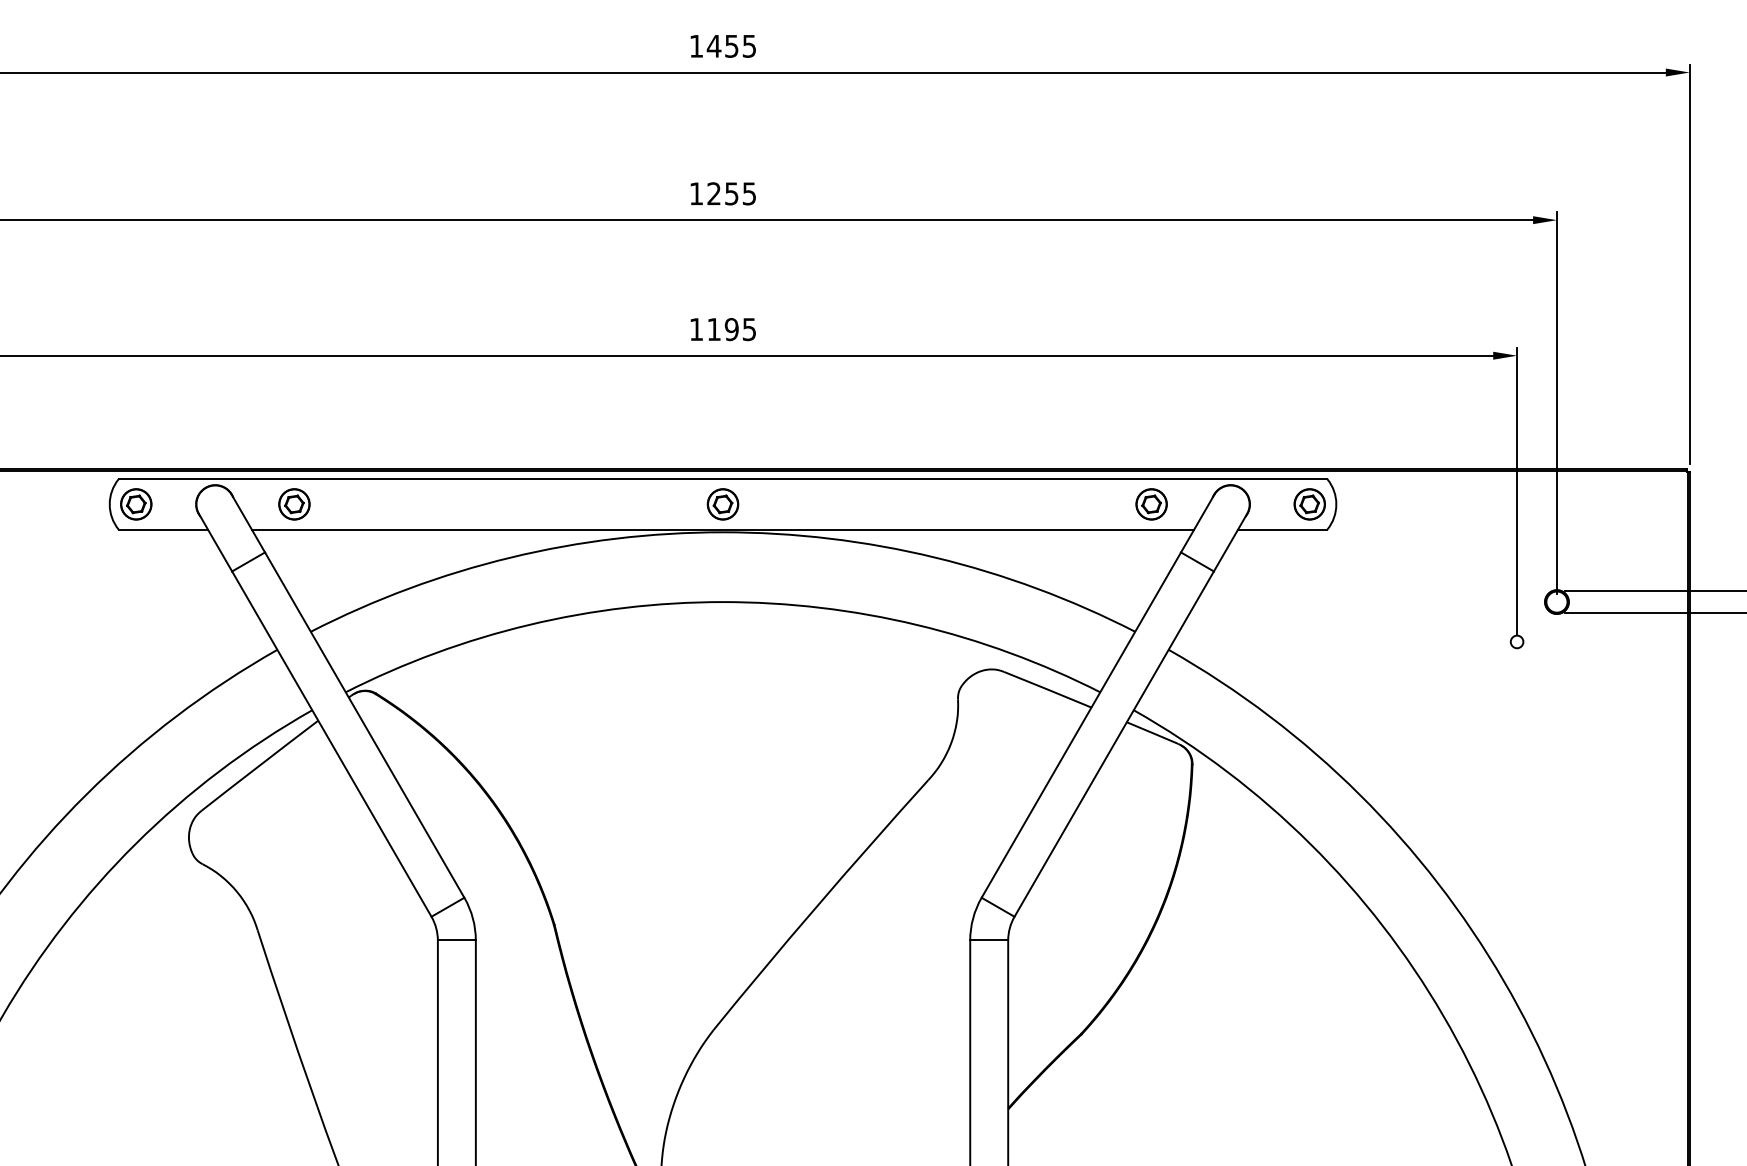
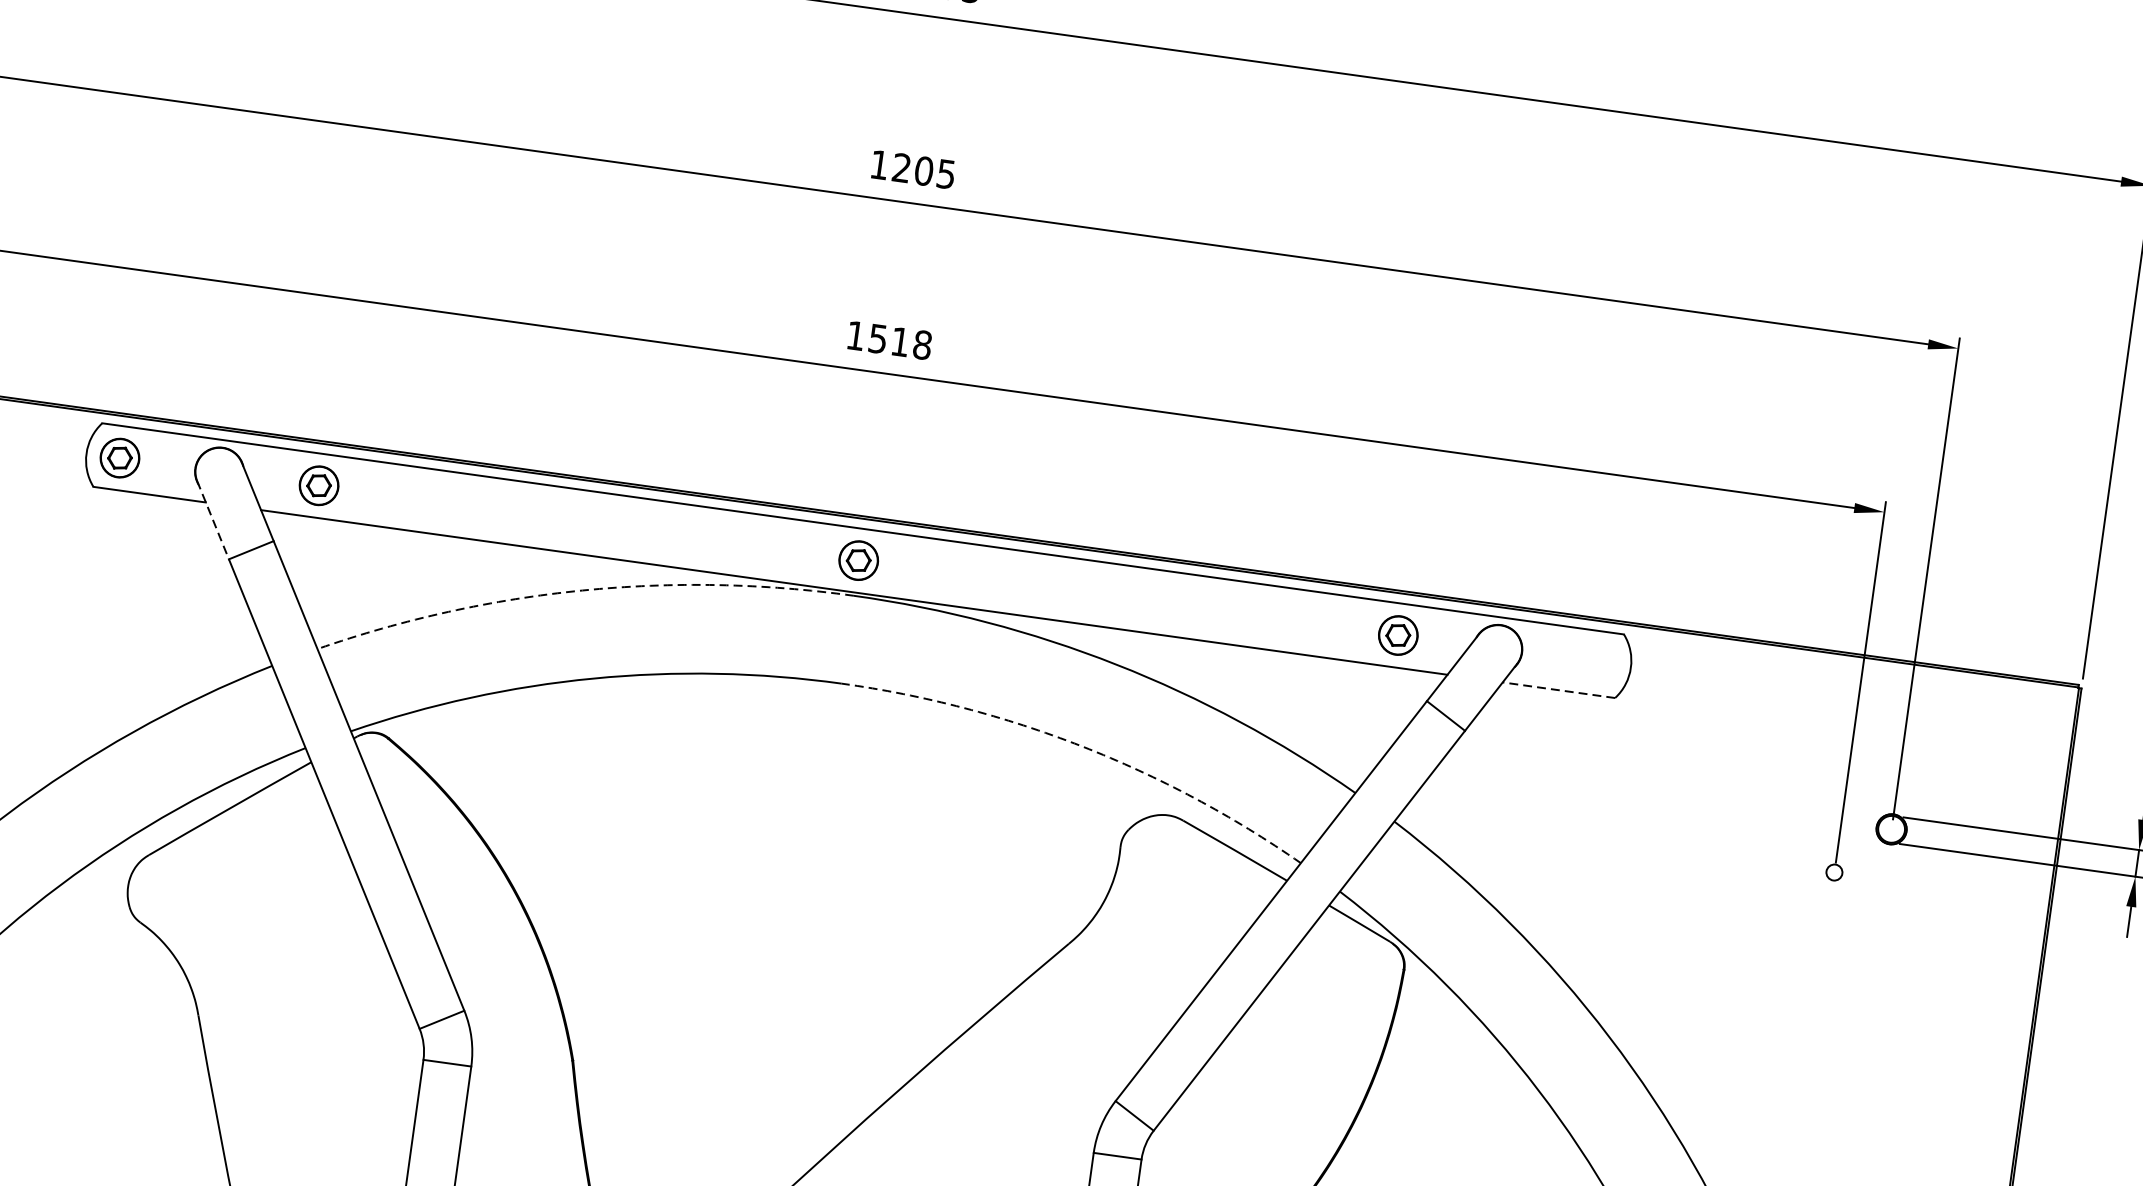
text: (731, 193) -> (923, 170), 1255 -> 1205
text: (731, 329) -> (899, 341), 1195 -> 1518
part: (1309, 504) -> (1597, 663), removed
line: (1282, 529) -> (1558, 689), solid -> dashed
line: (215, 543) -> (212, 521), solid -> dashed
arc: (511, 557) -> (583, 590), solid -> dashed
arc: (916, 624) -> (1081, 745), solid -> dashed

